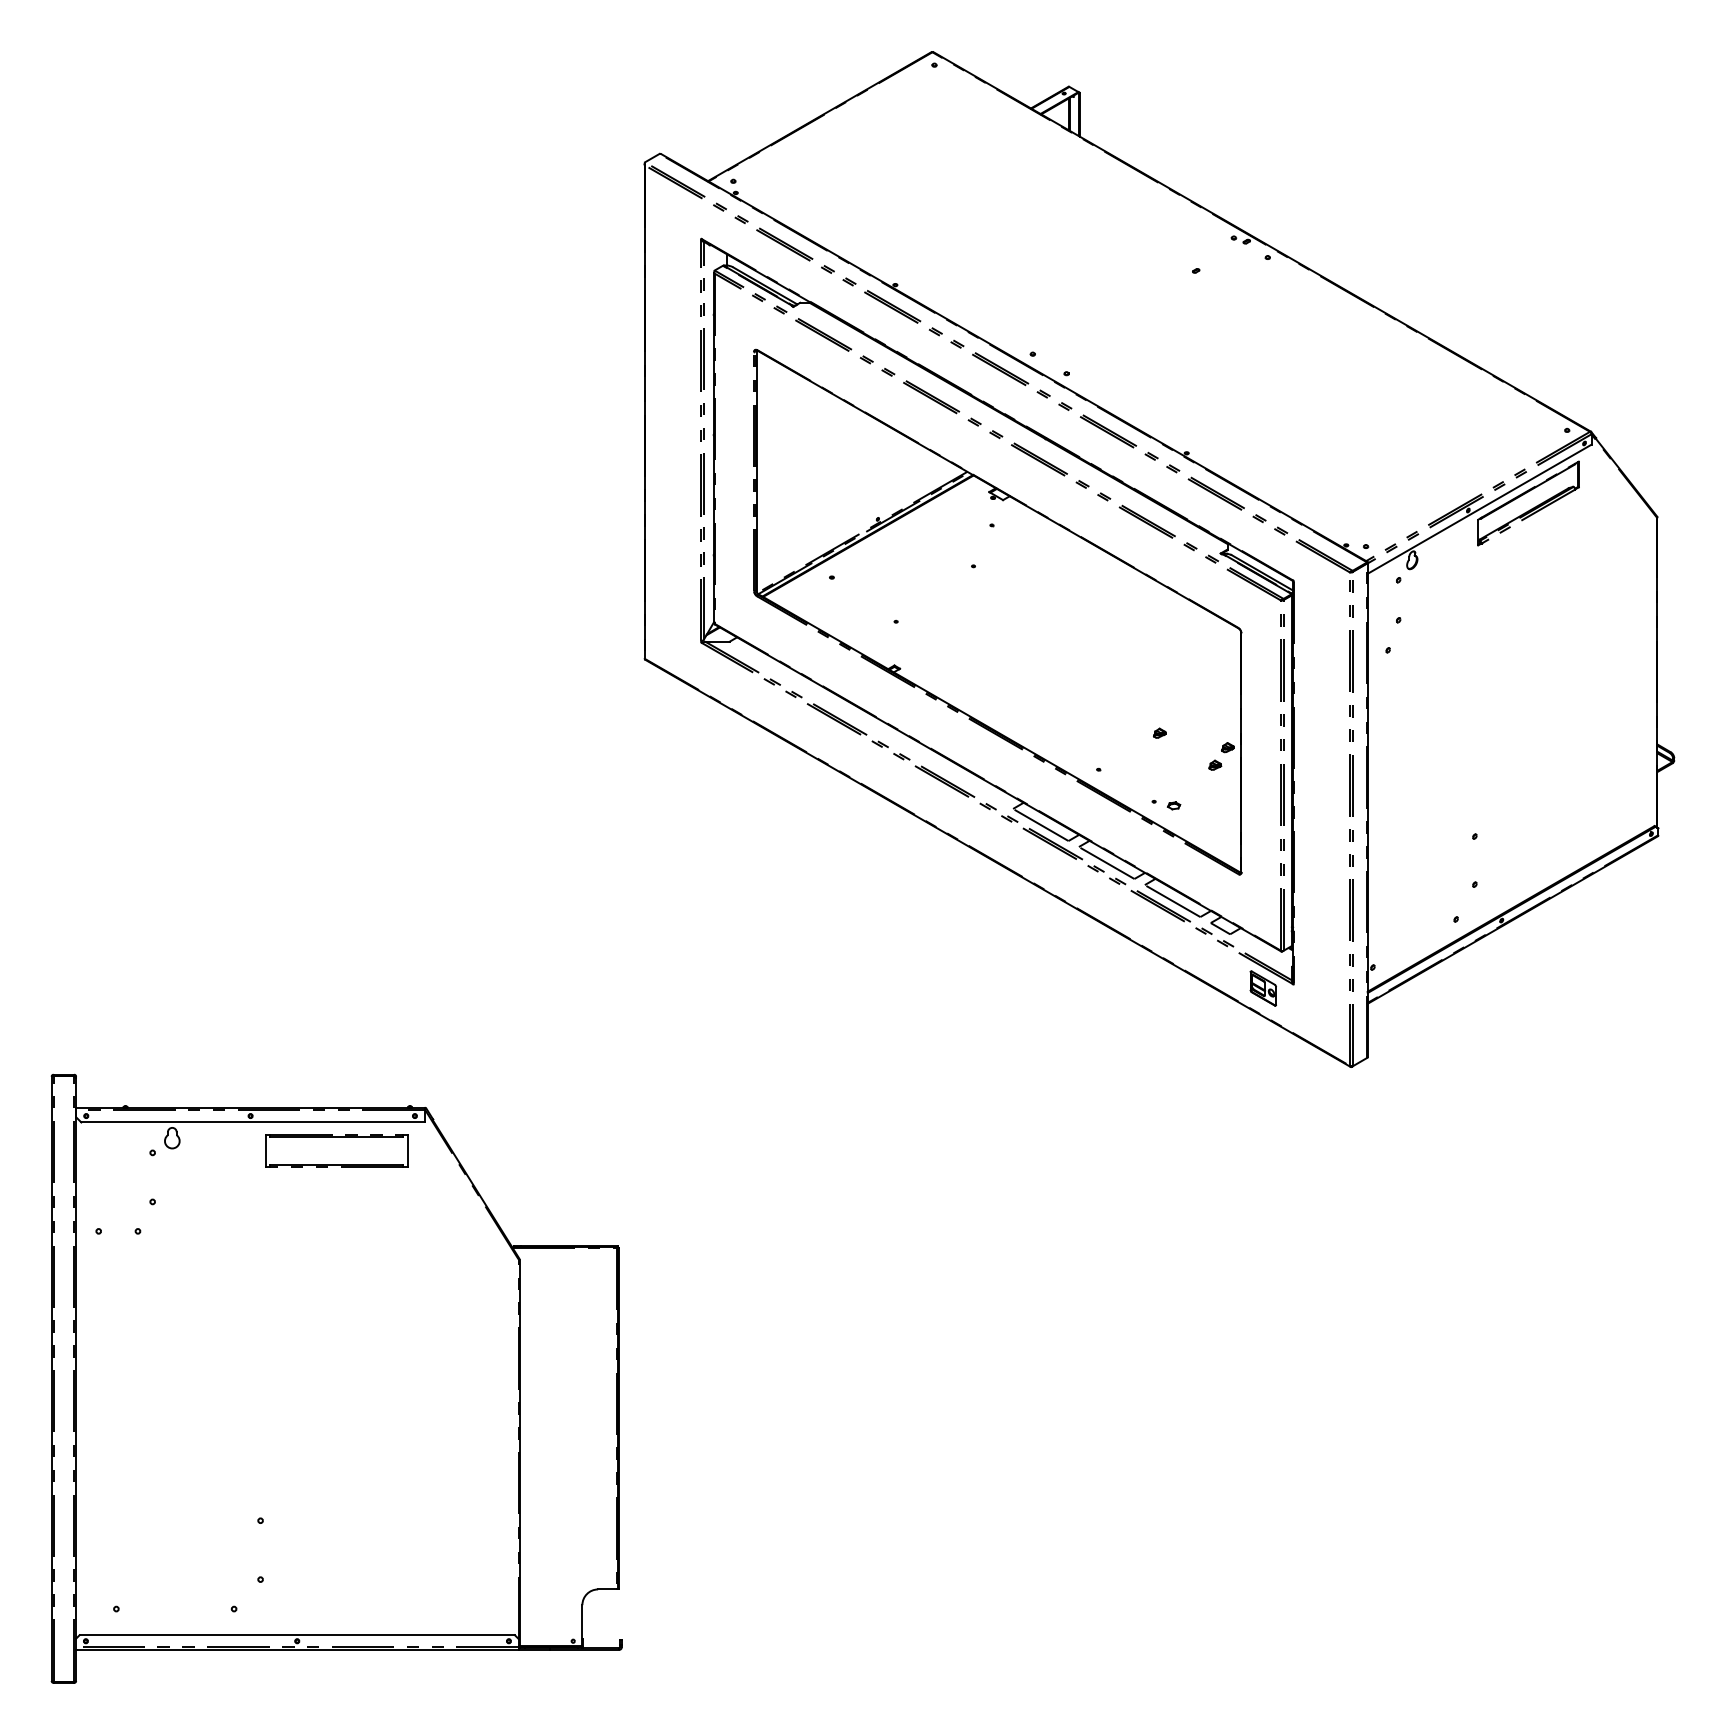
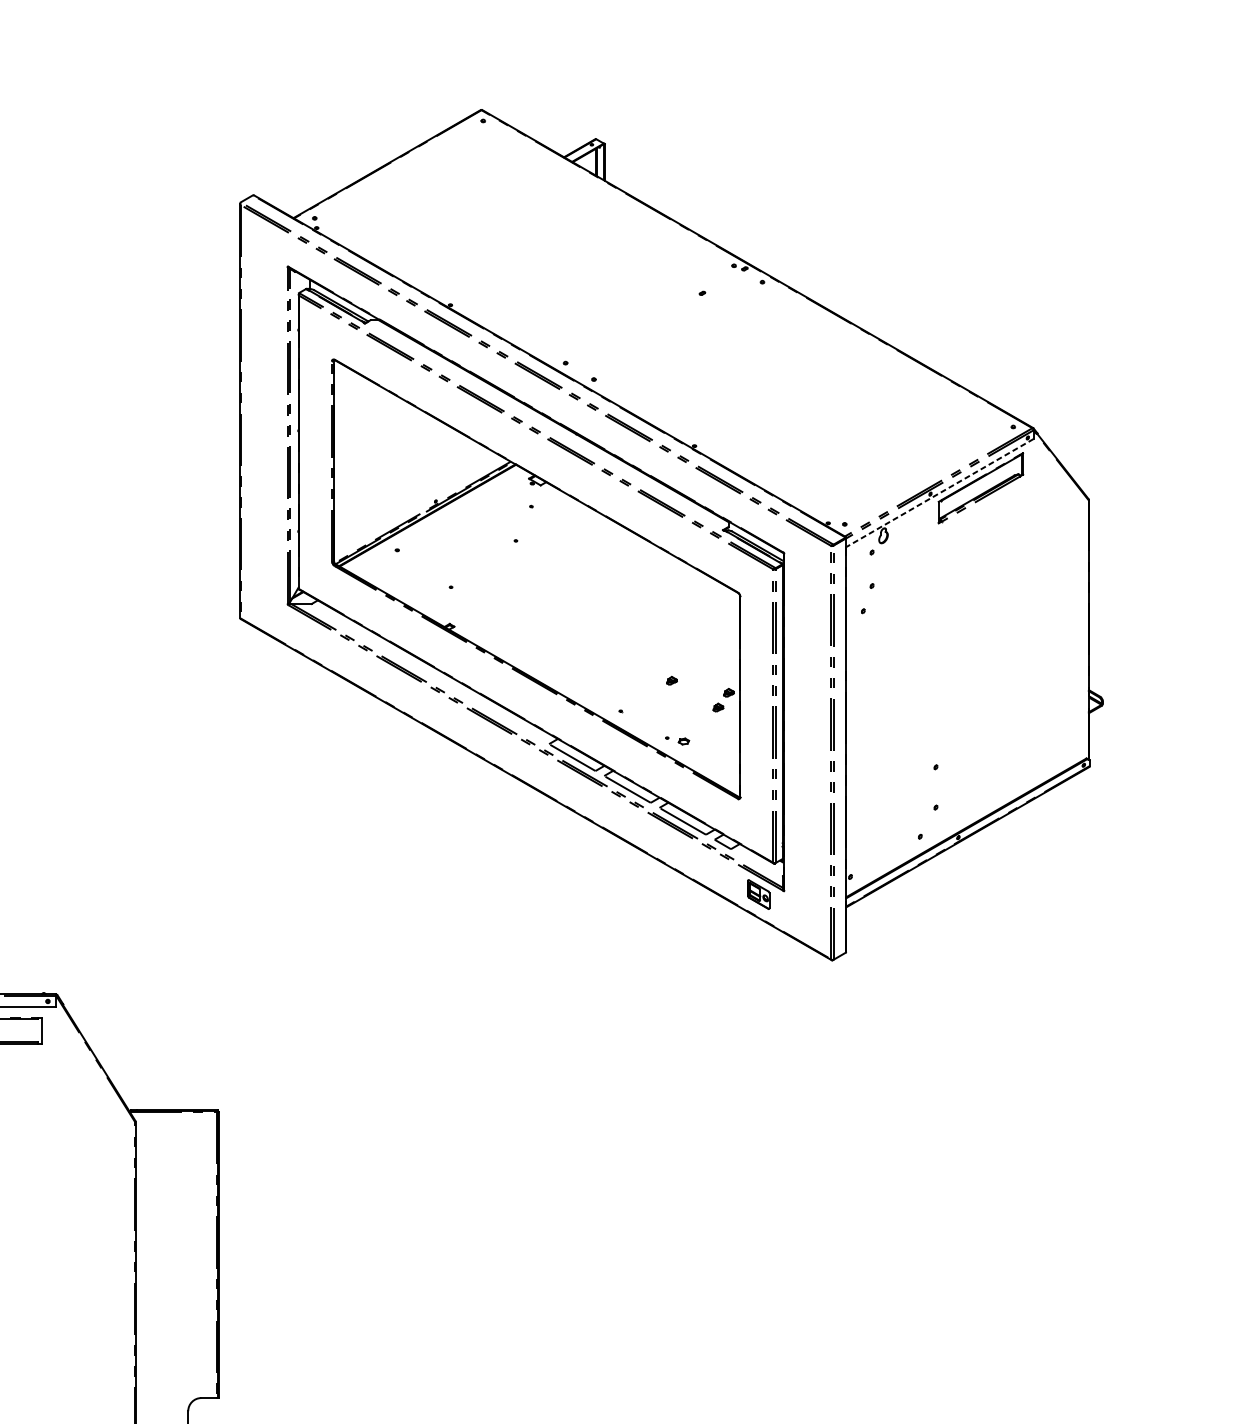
line: (1479, 509) -> (939, 493), solid -> dashed

